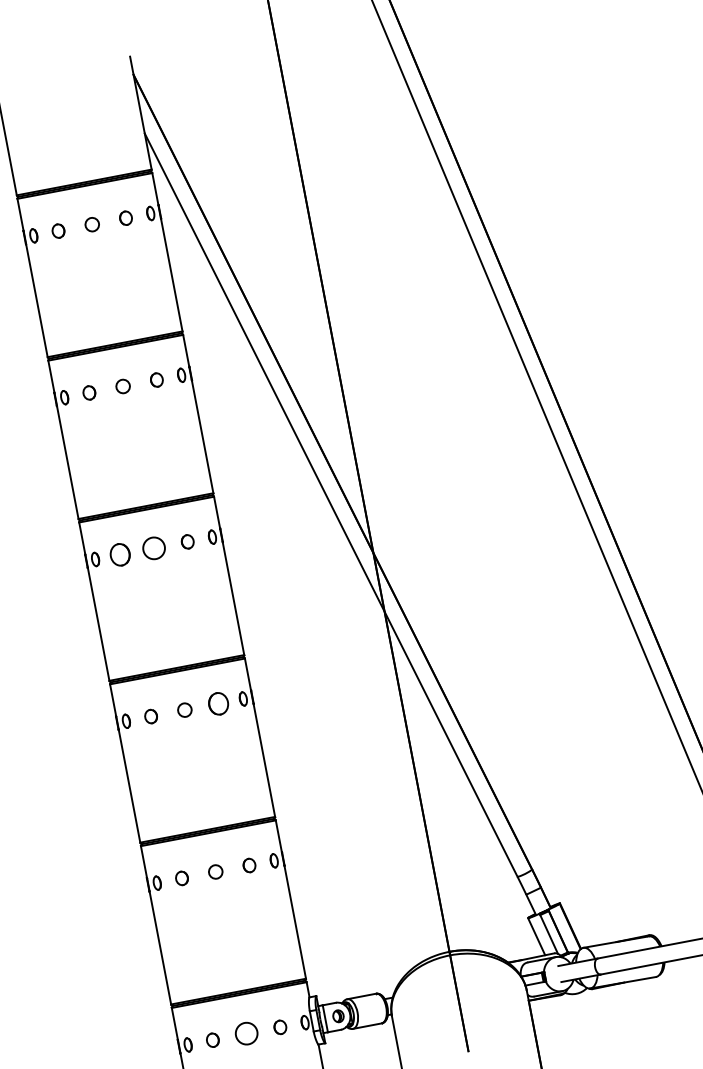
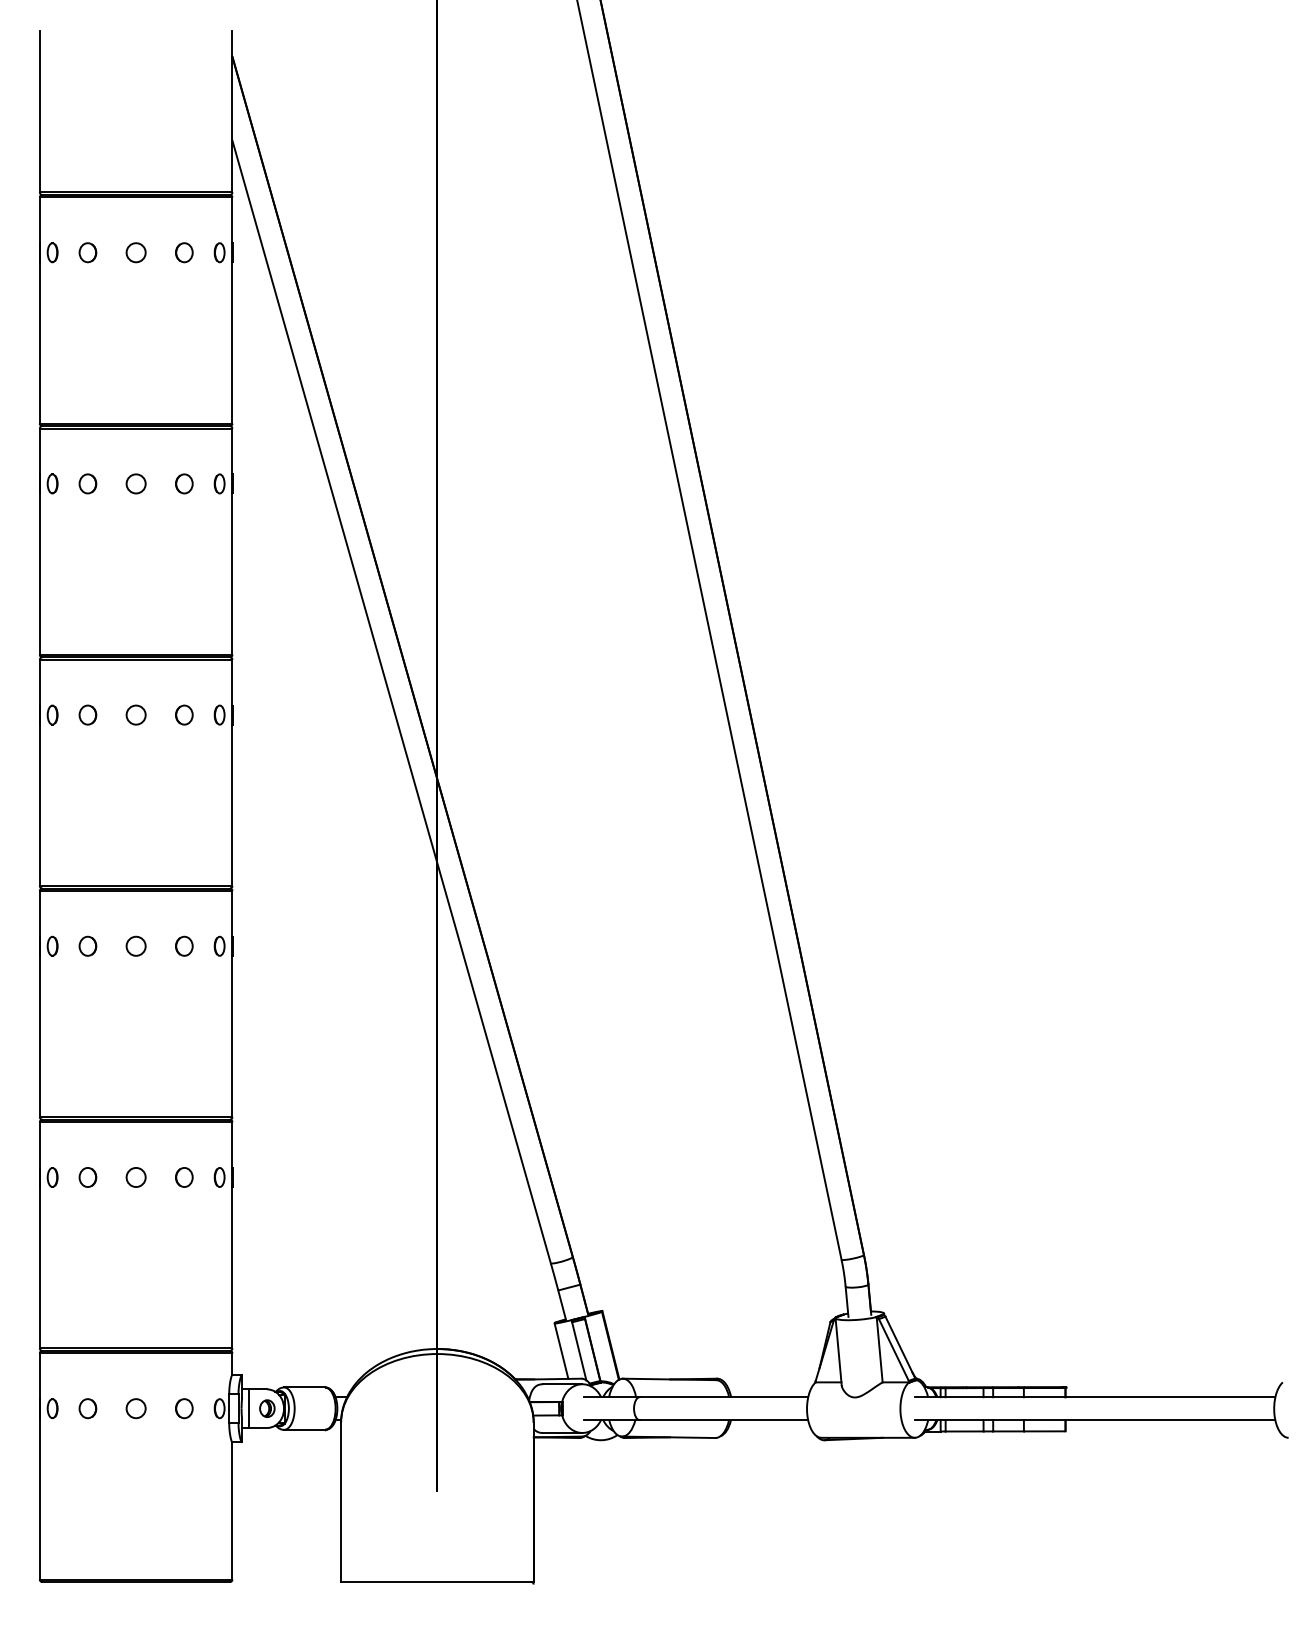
circle: (153, 547) -> (135, 714), size x0.62
part: (119, 554) -> (87, 714), size x0.62
part: (218, 703) -> (184, 945), size x0.62
circle: (246, 1033) -> (135, 1408), size x0.62

